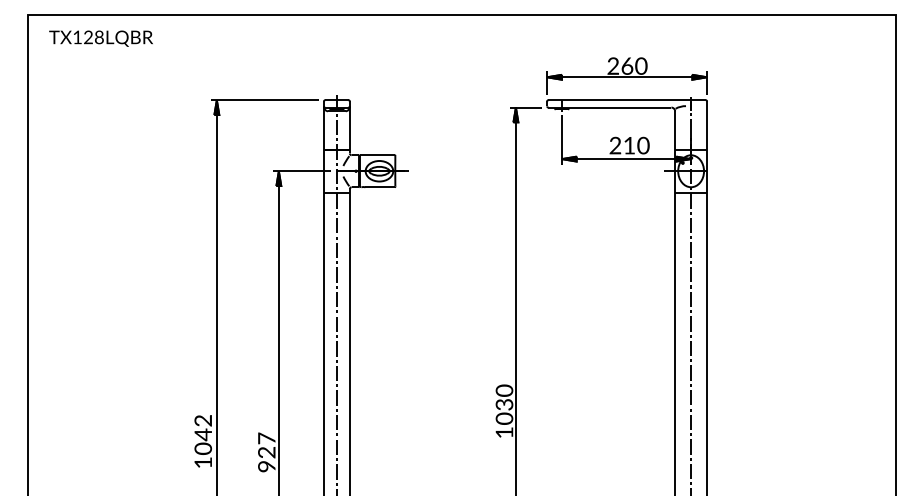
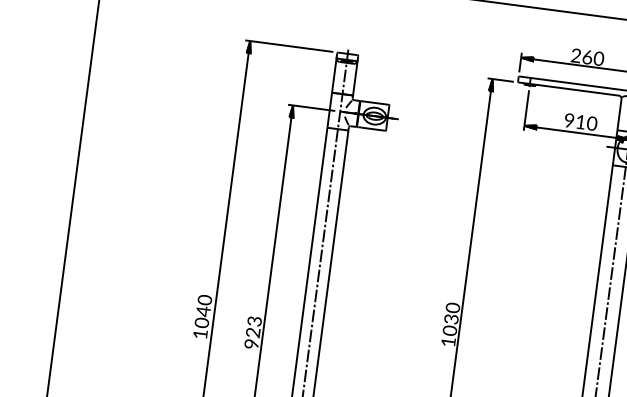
text: (615, 145) -> (569, 120), 210 -> 910
text: (203, 420) -> (205, 299), 1042 -> 1040
text: (266, 438) -> (254, 321), 927 -> 923

